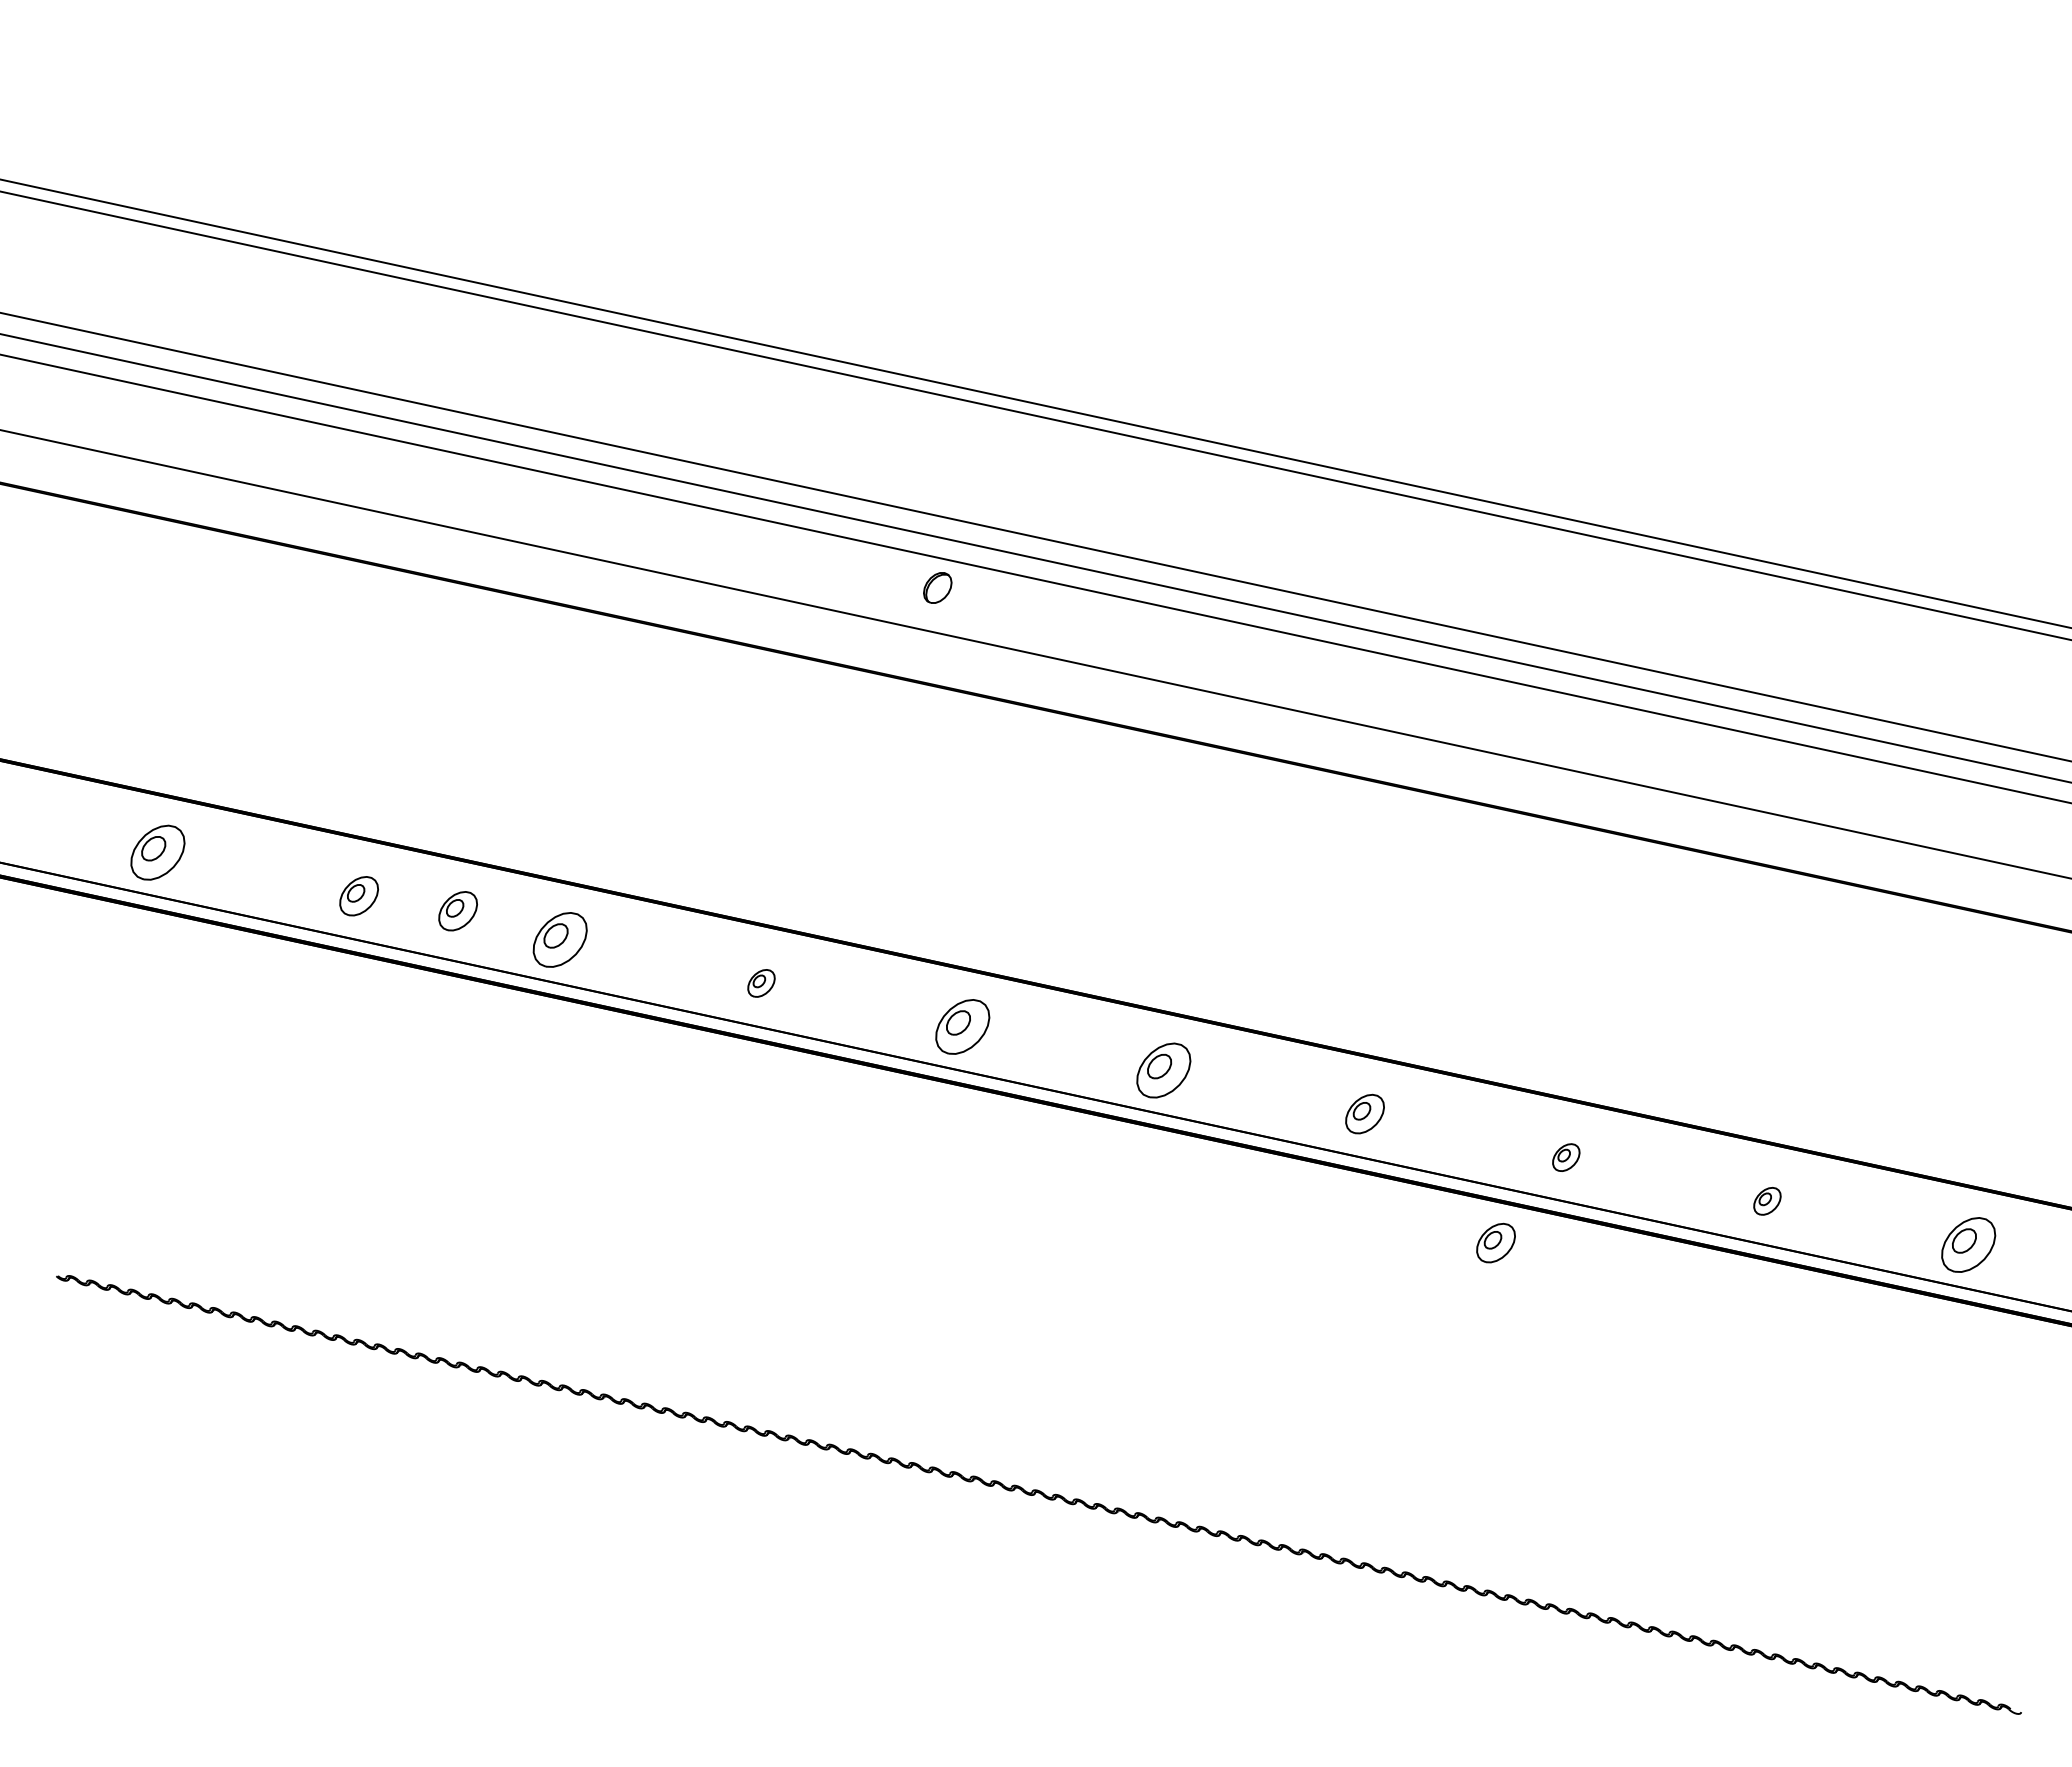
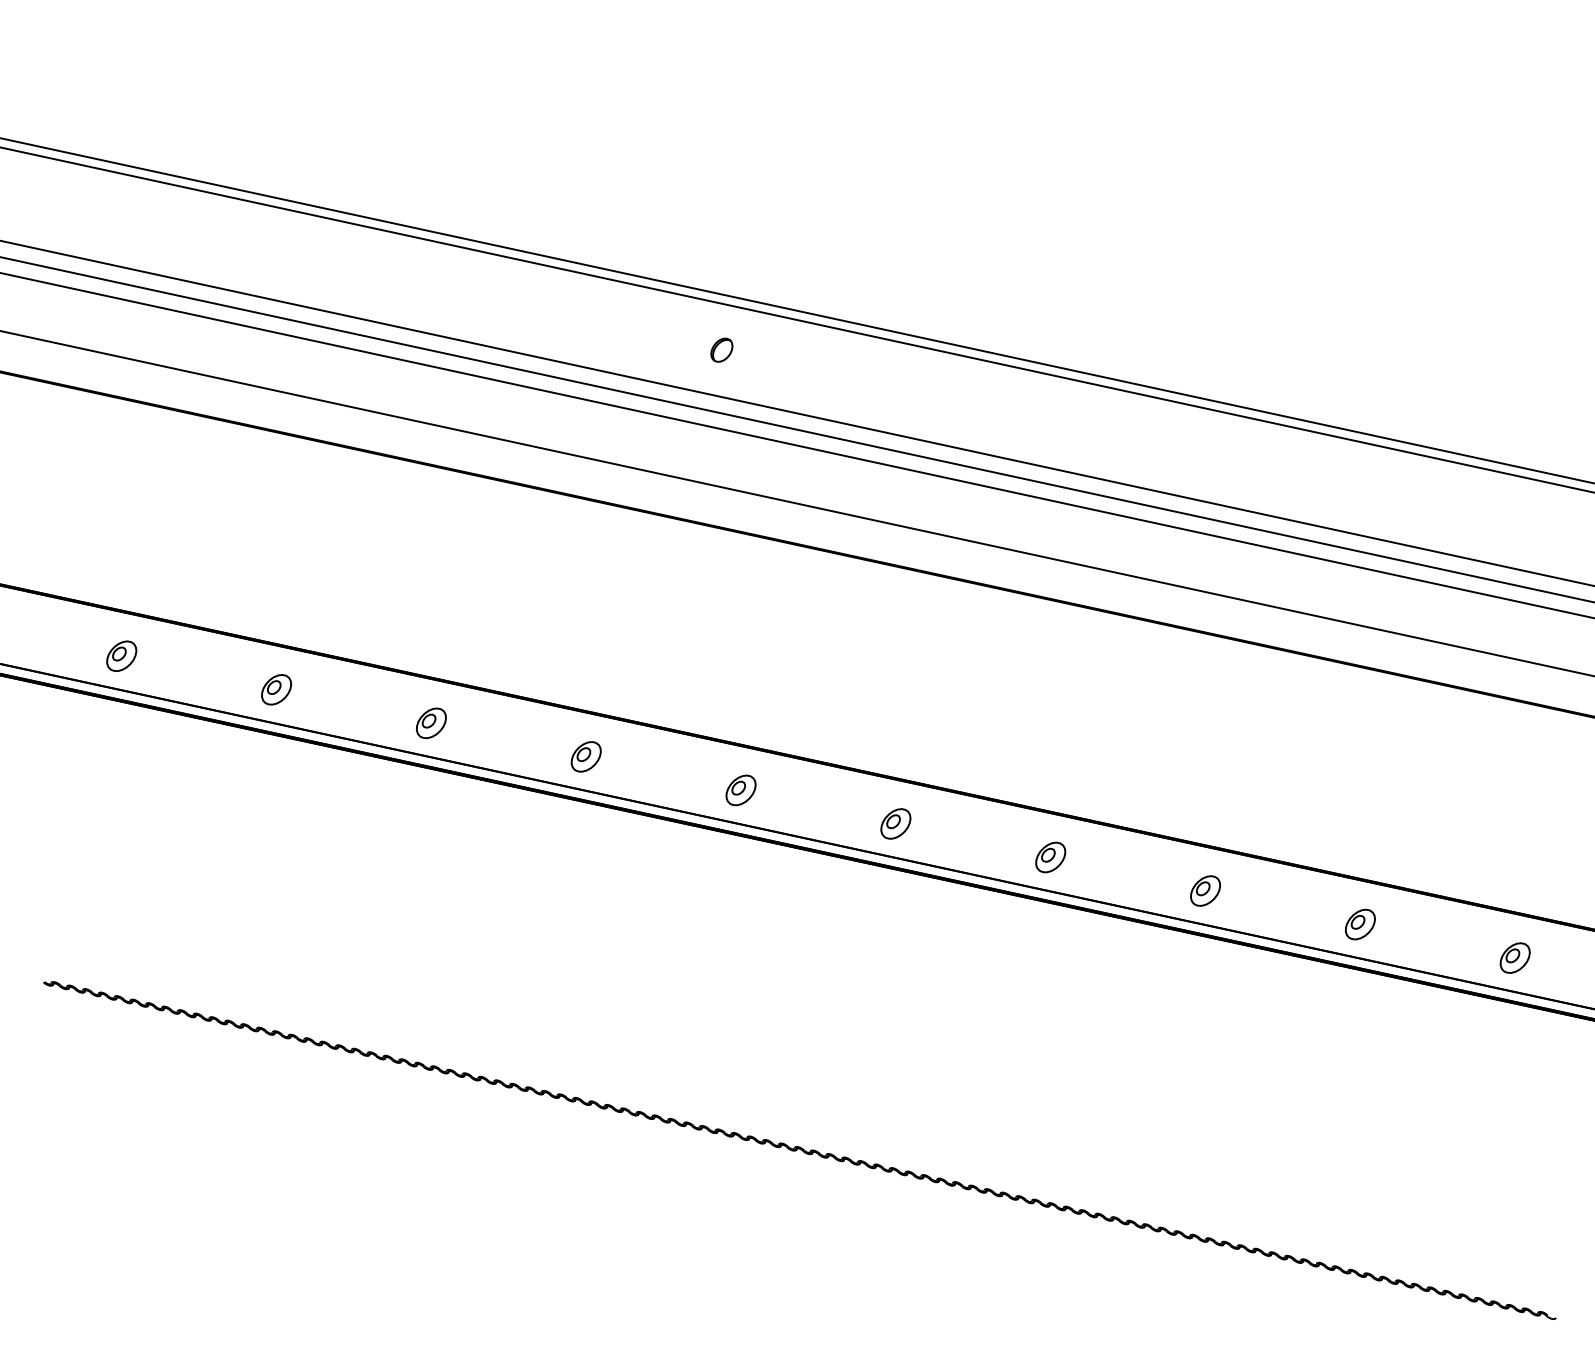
part: (937, 587) -> (721, 349), moved
part: (157, 852) -> (121, 656), size x0.71
part: (457, 911) -> (352, 701), removed
part: (560, 939) -> (431, 723), size x0.71
part: (761, 983) -> (586, 756), size x1.43
part: (962, 1026) -> (740, 790), size x0.71
part: (1163, 1070) -> (895, 823), size x0.71
part: (1566, 1157) -> (1205, 890), size x1.43
part: (1767, 1201) -> (1360, 924), size x1.43
part: (1495, 1242) -> (1151, 956), removed
part: (1968, 1244) -> (1515, 957), size x0.71

